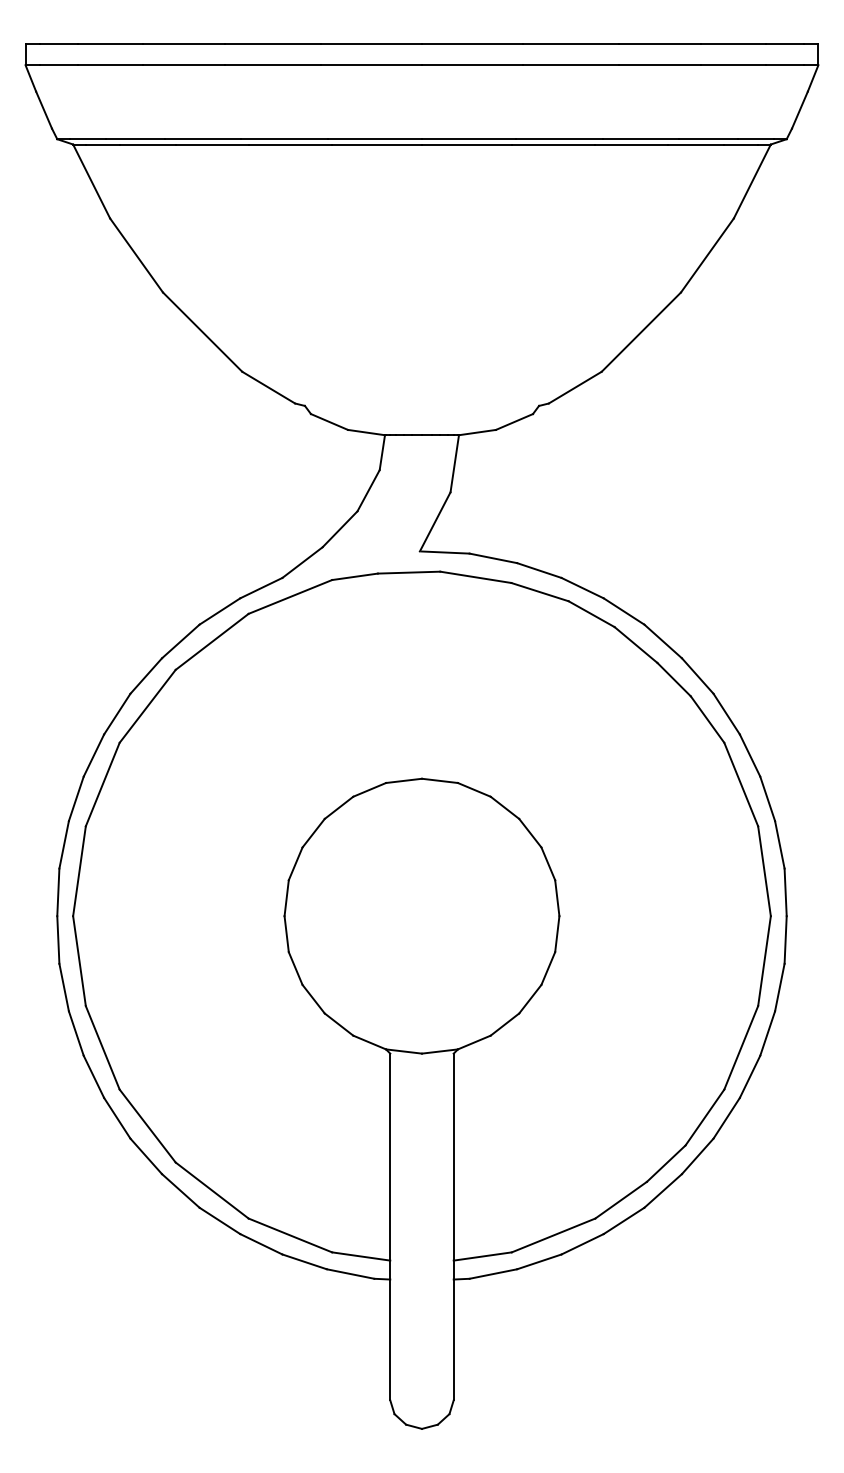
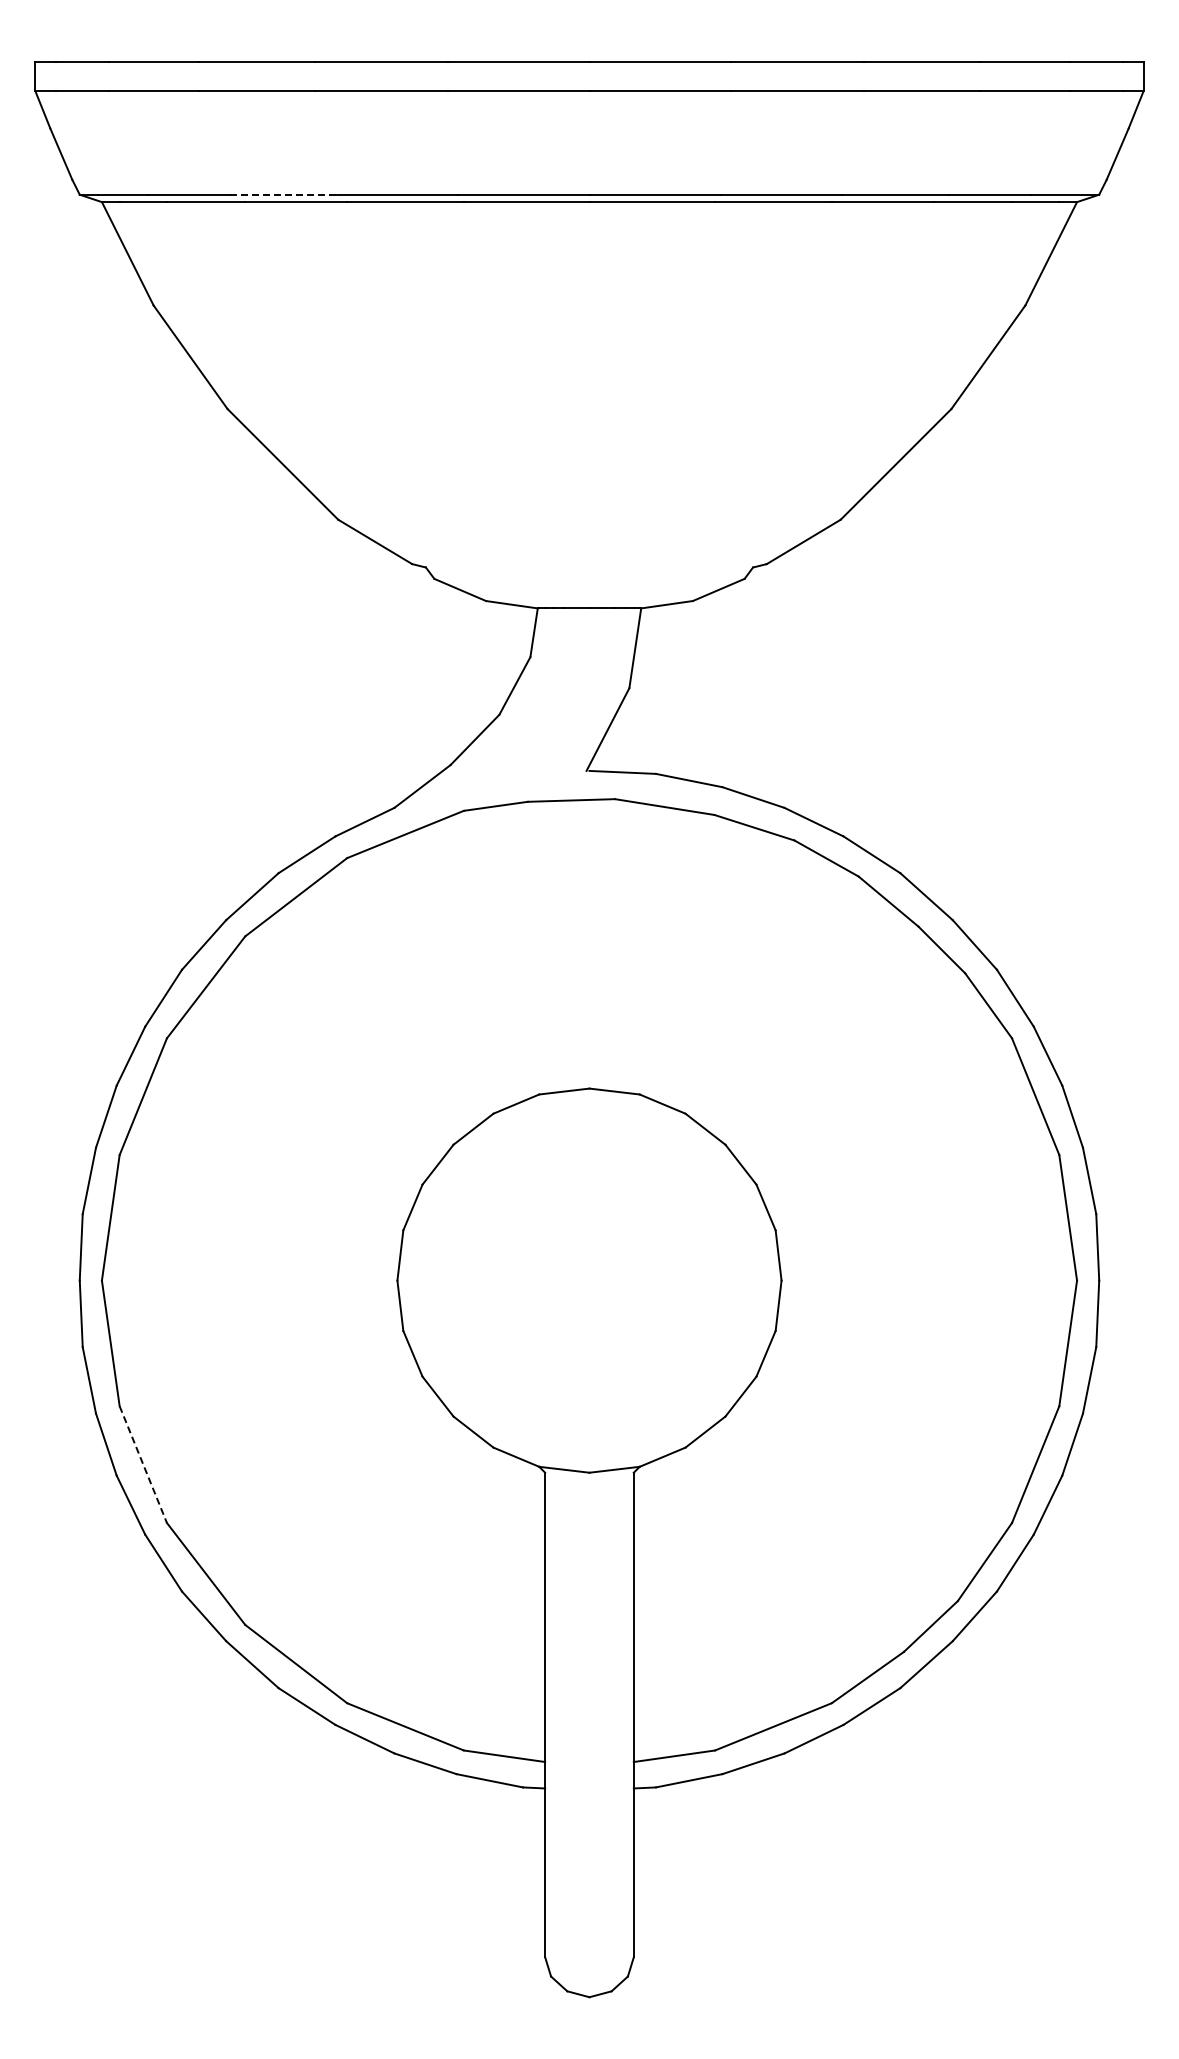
line: (203, 139) -> (284, 194), solid -> dashed
line: (102, 1047) -> (143, 1464), solid -> dashed

